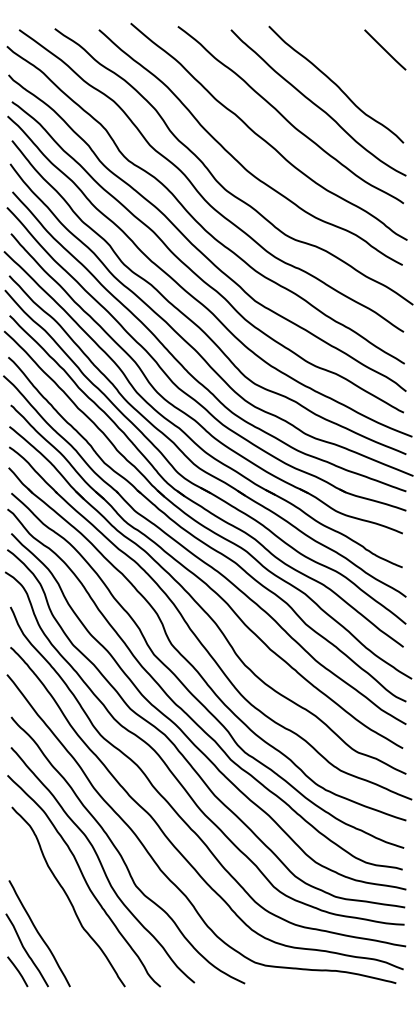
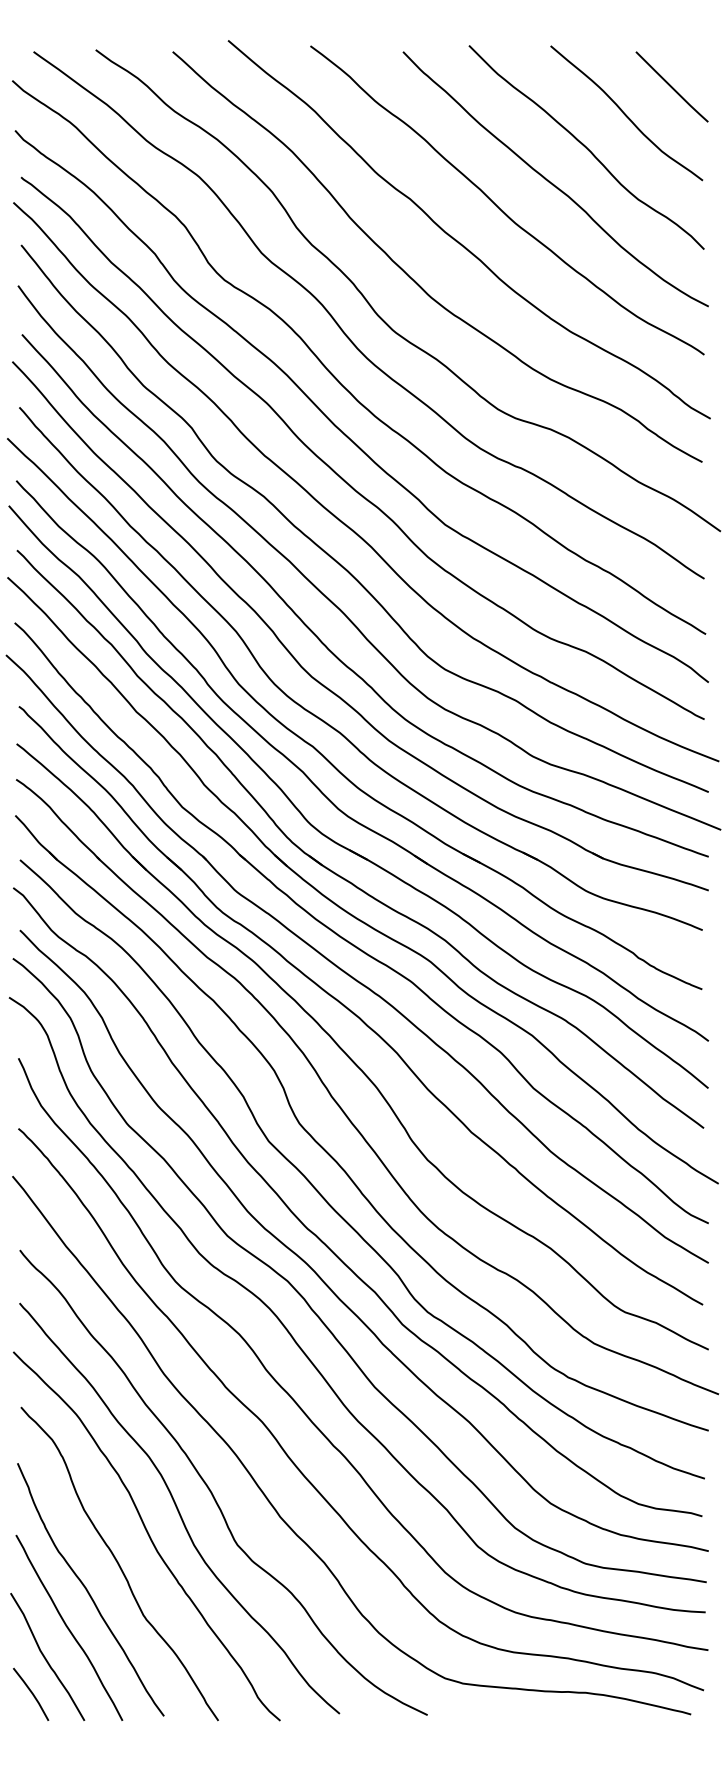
curve: (359, 65) -> (627, 113), added
curve: (50, 911) -> (88, 1589), added

